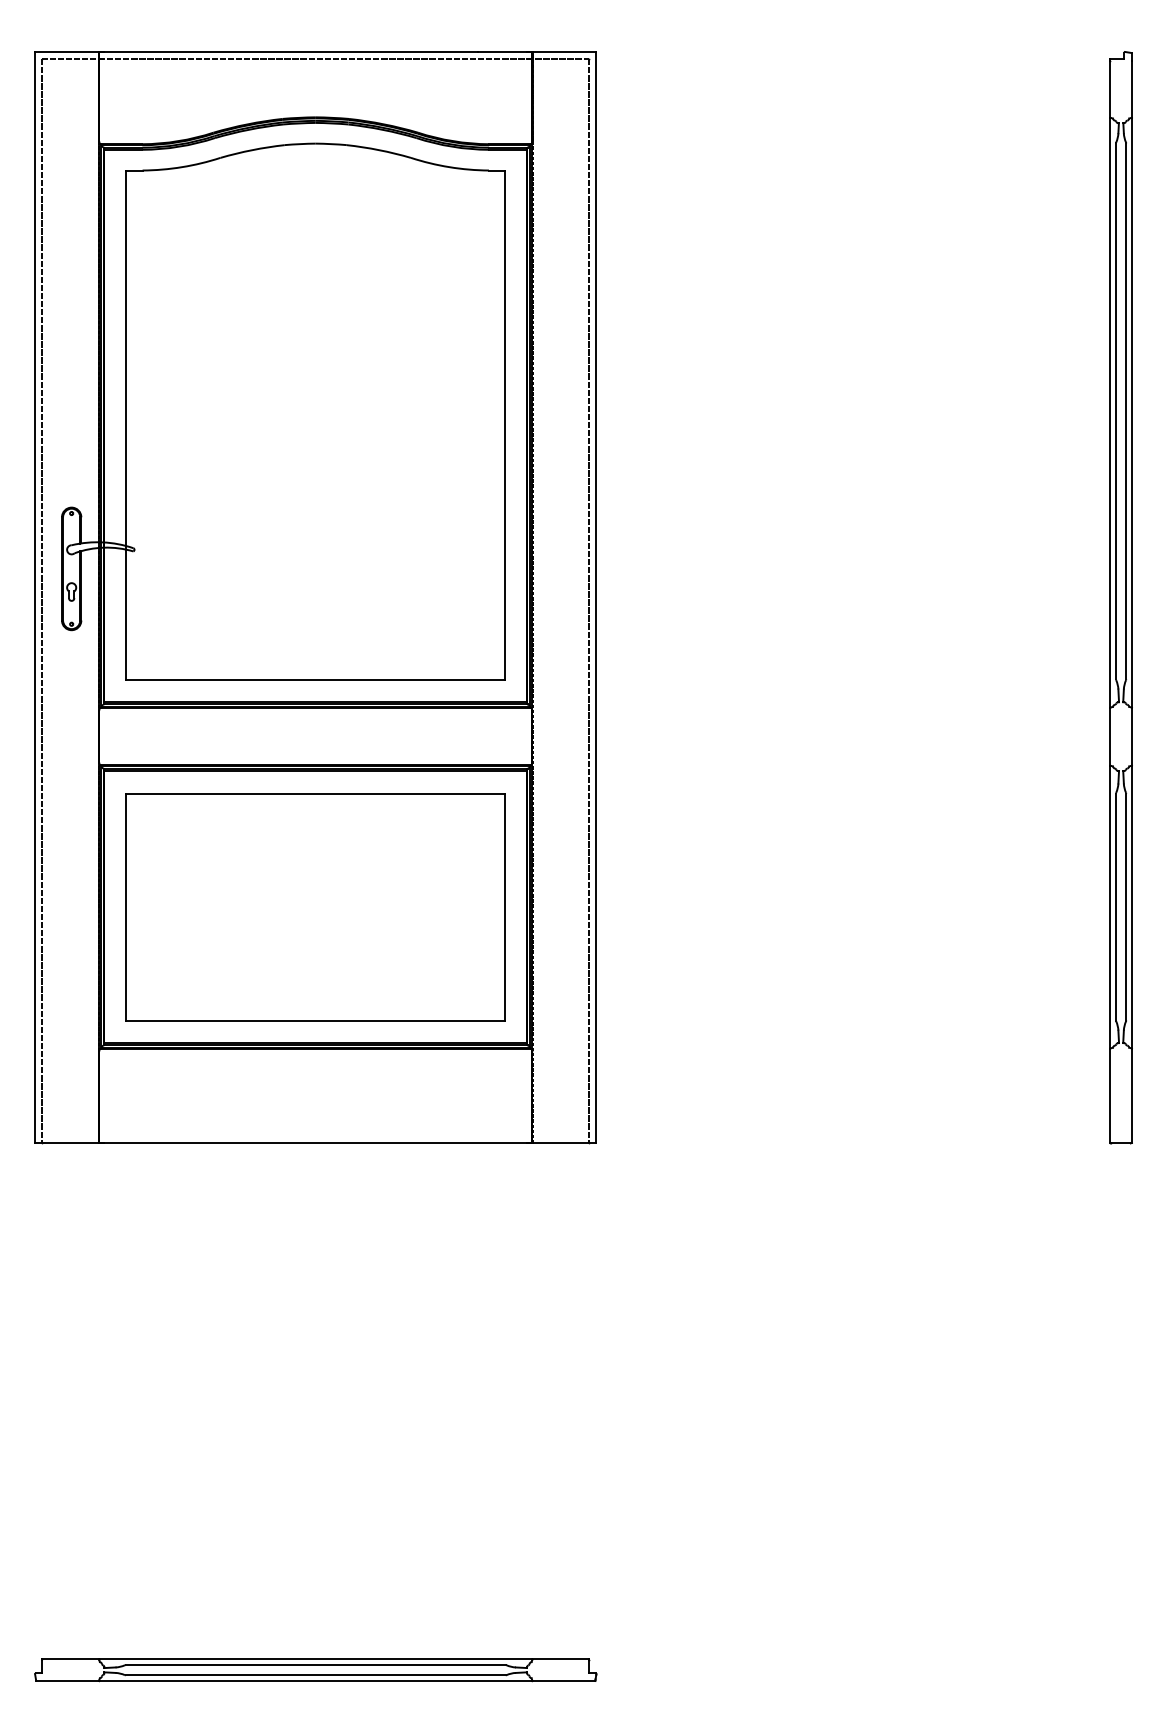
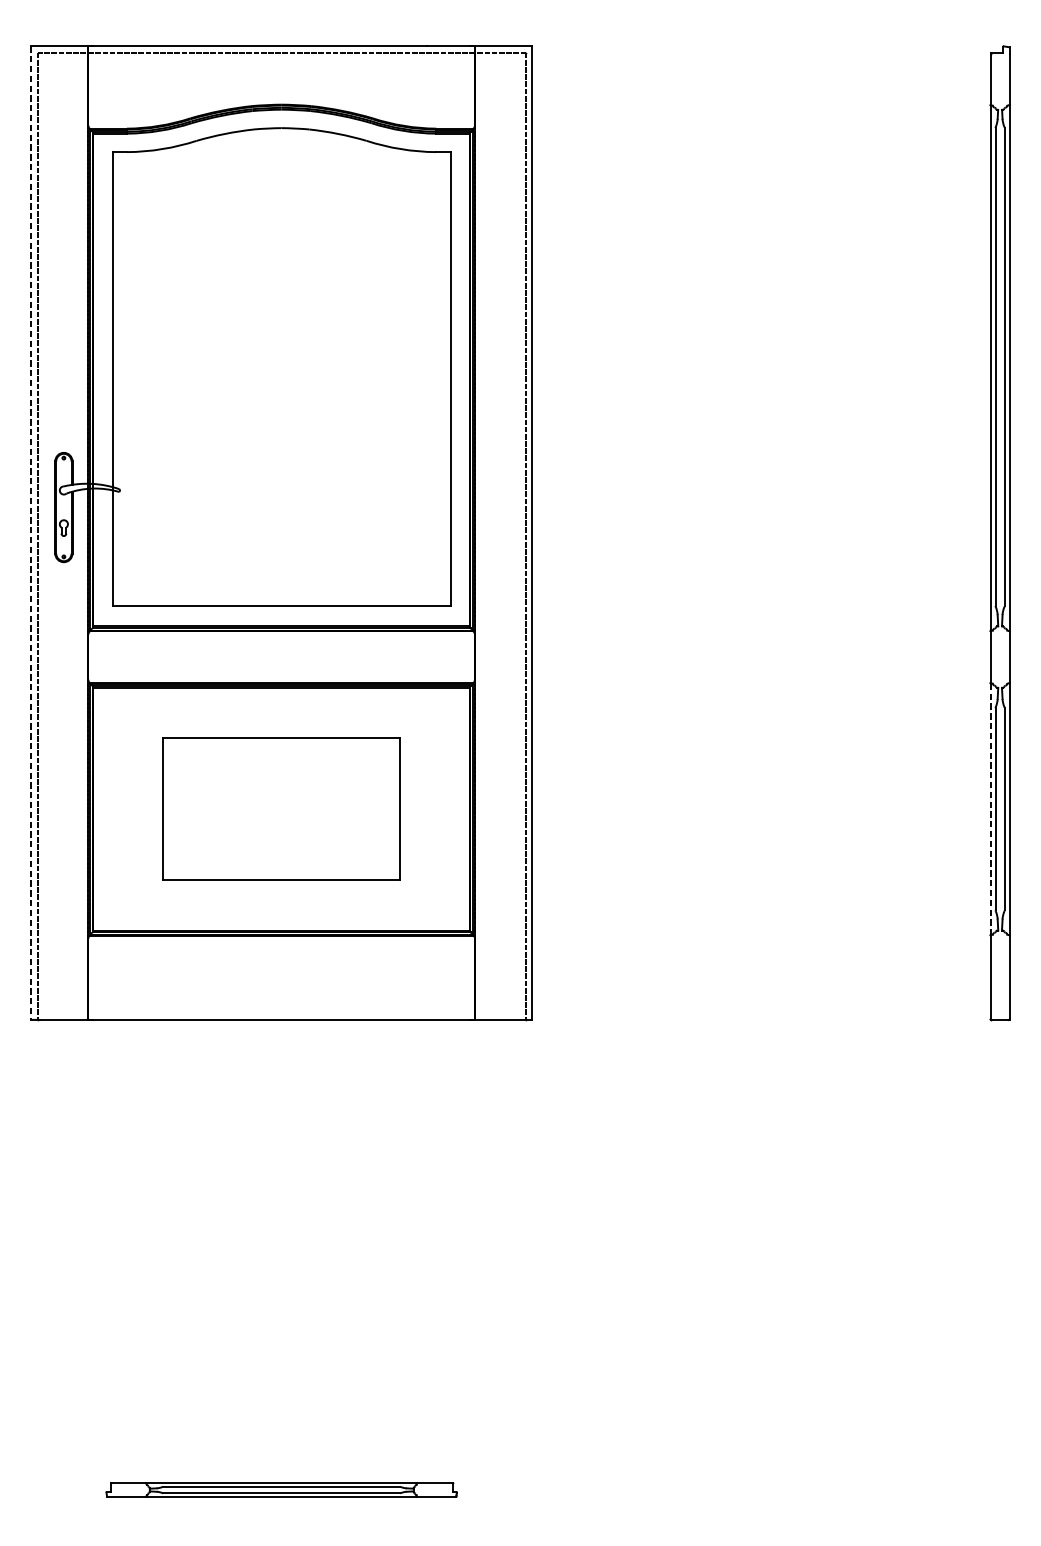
line: (35, 597) -> (31, 533), solid -> dashed
line: (1110, 906) -> (990, 808), solid -> dashed
part: (315, 907) -> (281, 809), size x0.7
part: (315, 1670) -> (281, 1490), size x0.7

